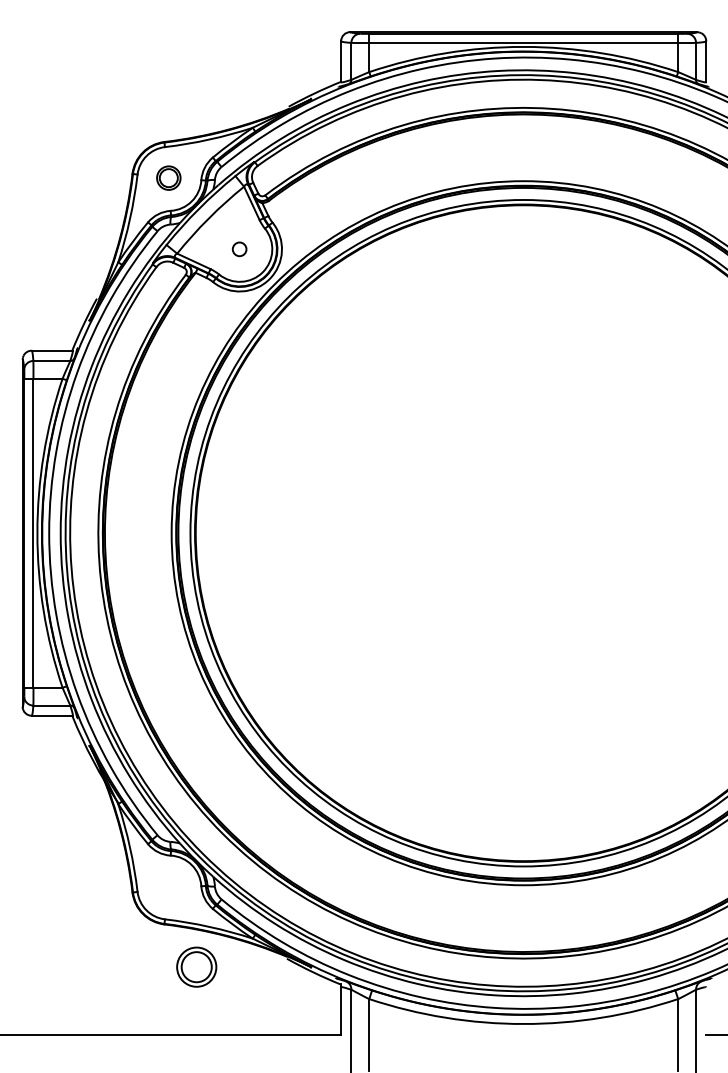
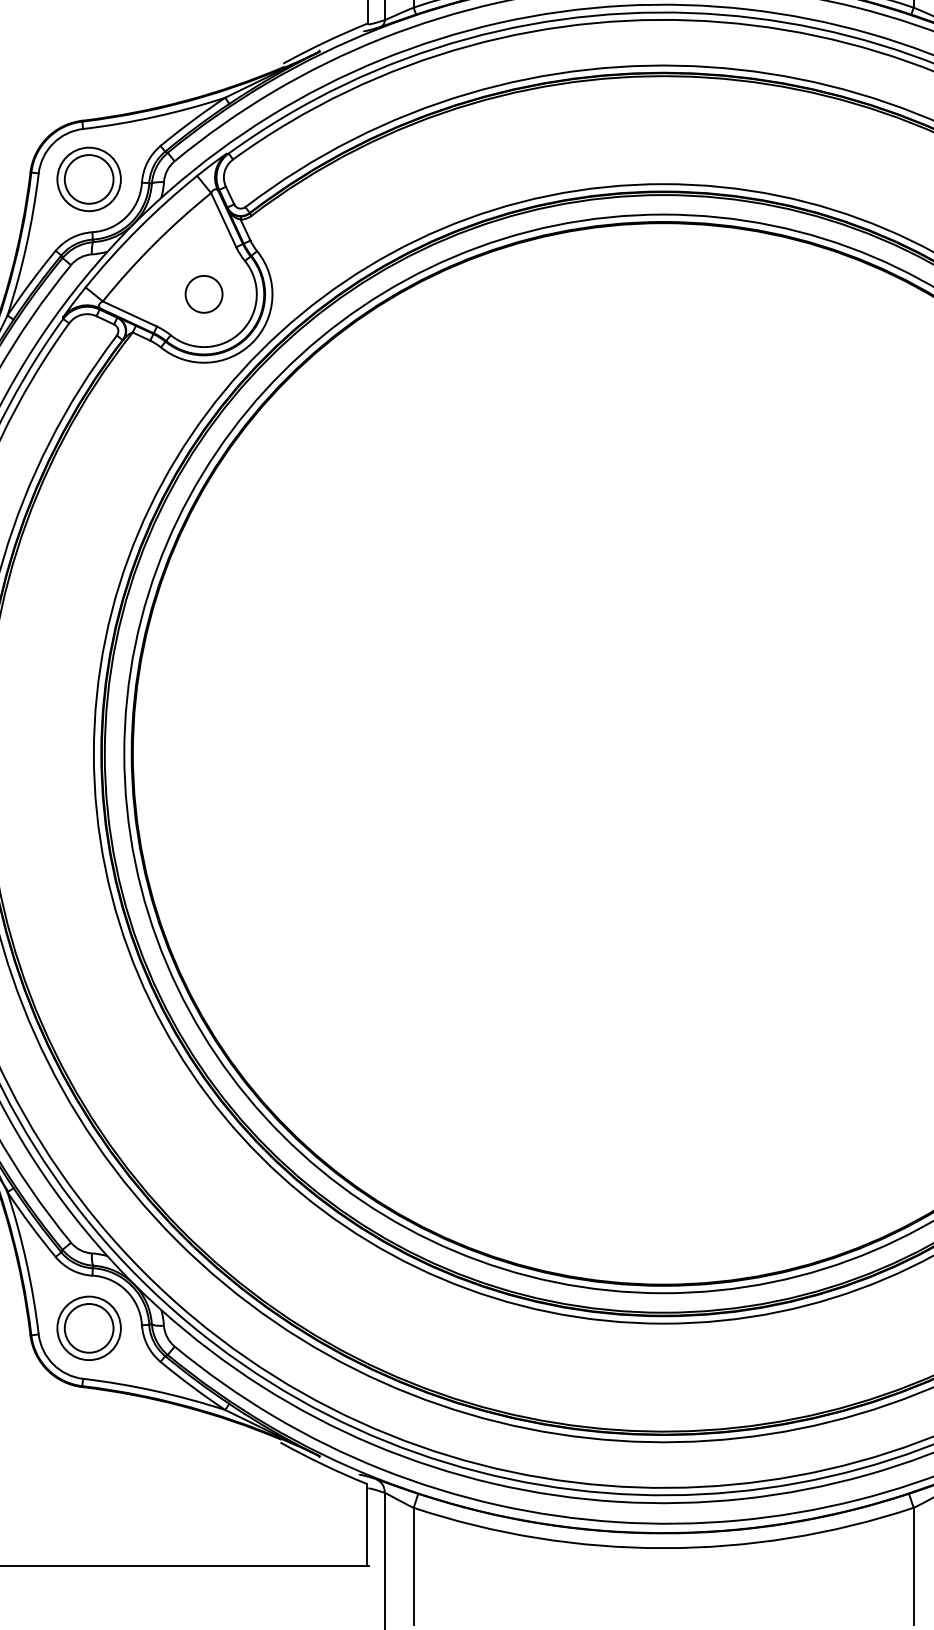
part: (168, 177) -> (88, 178), size x1.67
circle: (239, 249) -> (203, 294), size x1.67
part: (196, 966) -> (88, 1327), moved

